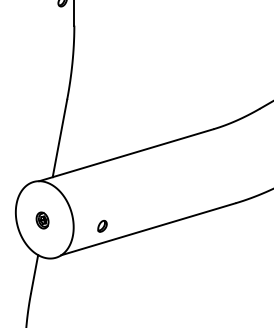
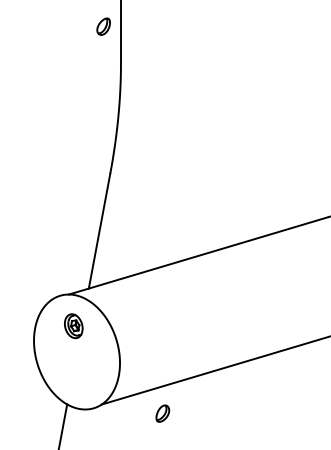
part: (42, 220) -> (73, 326), moved
part: (102, 226) -> (162, 413), moved

